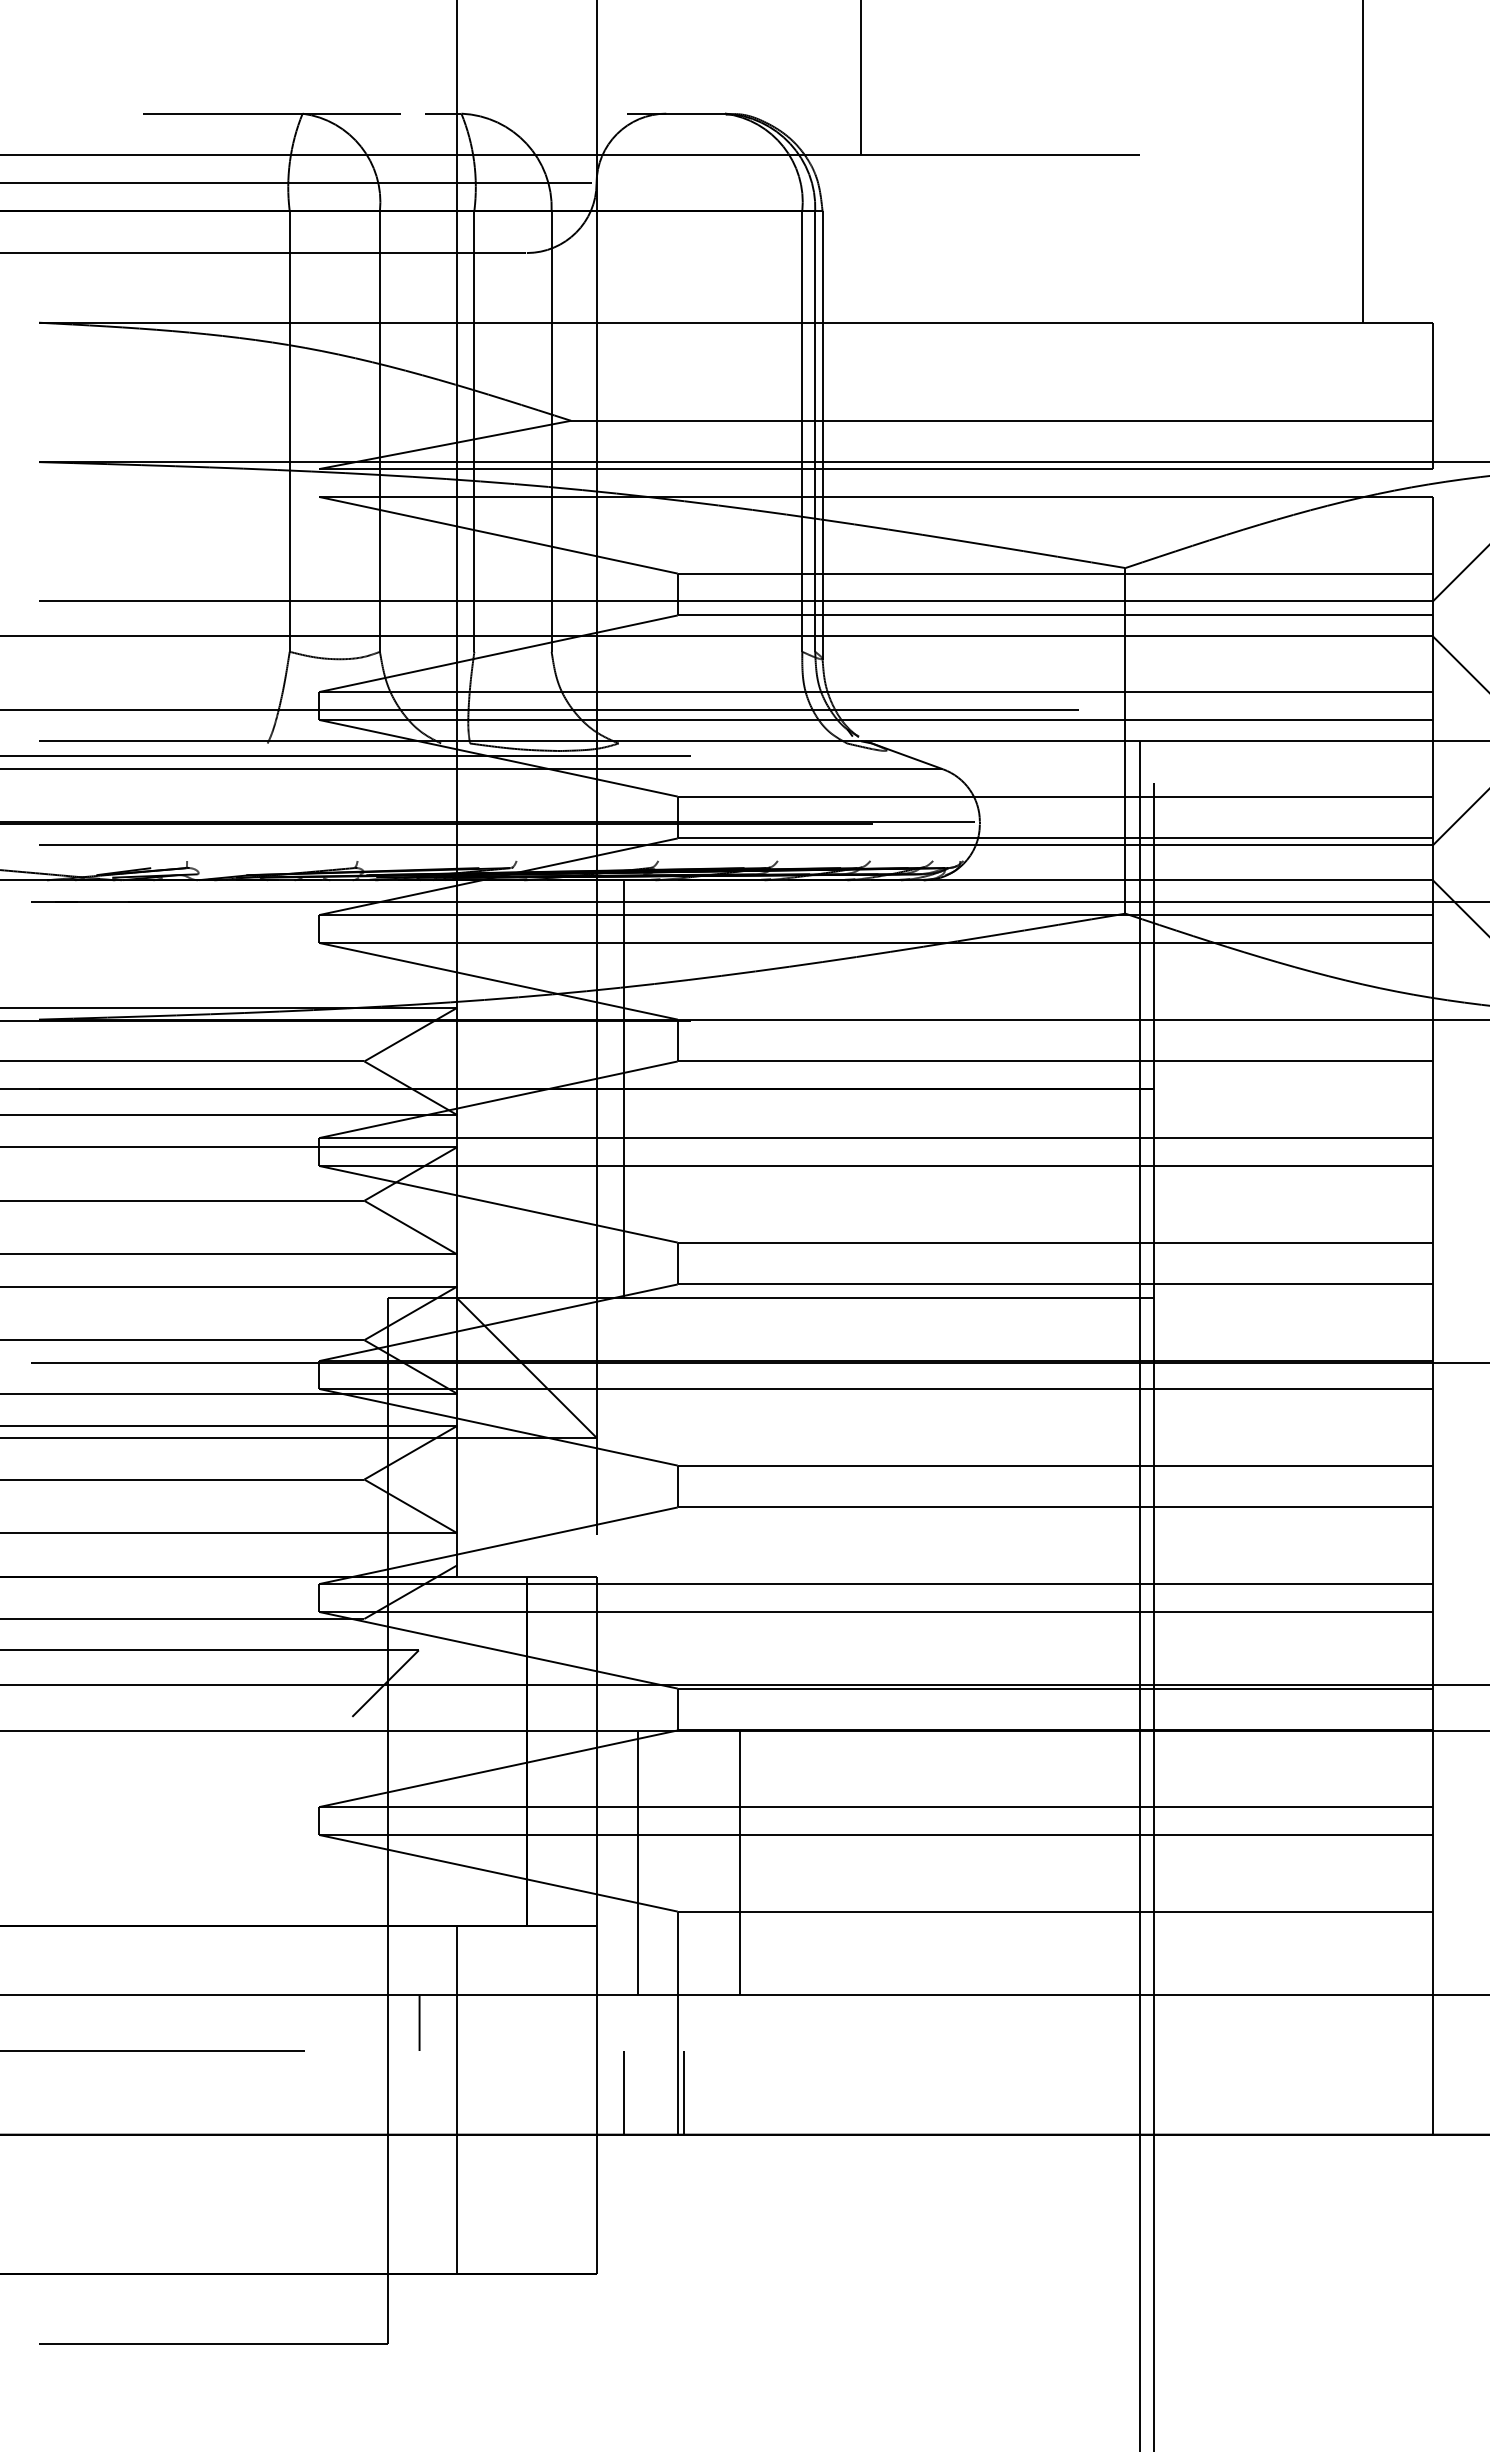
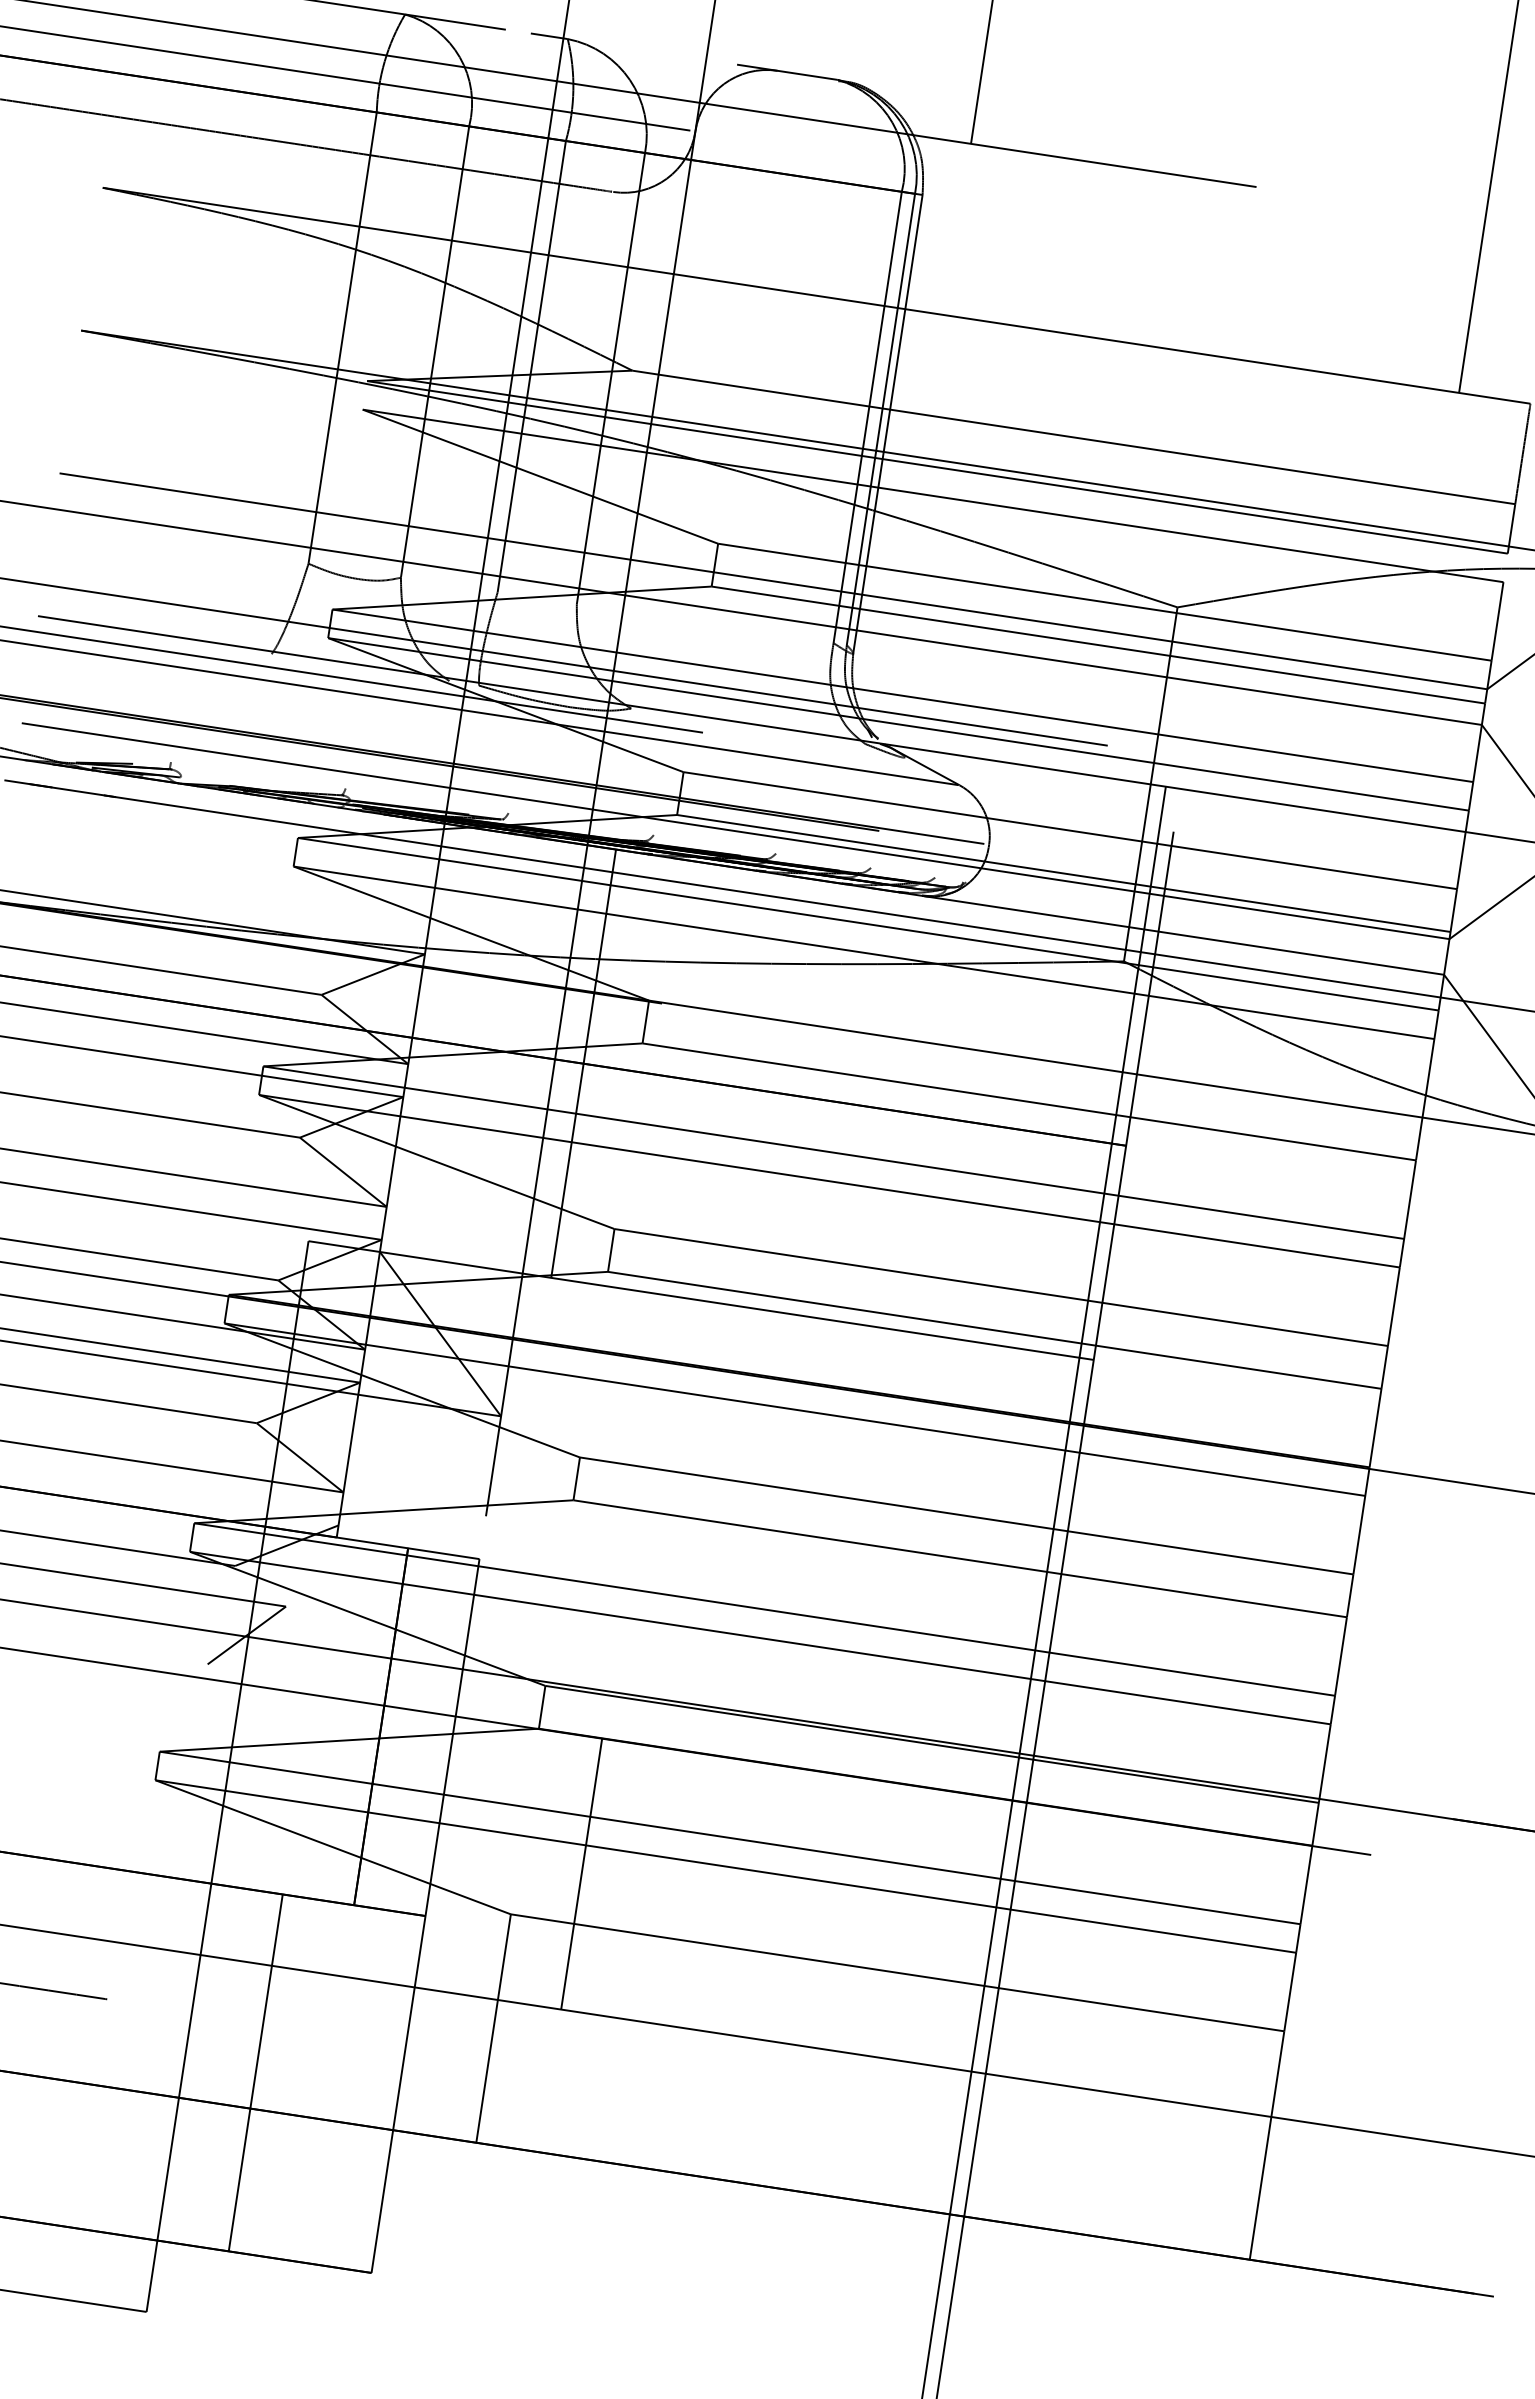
line: (637, 1862) -> (477, 1857), removed
line: (419, 2023) -> (228, 1988), removed
line: (624, 2092) -> (428, 2091), removed
line: (683, 2092) -> (488, 2100), removed

